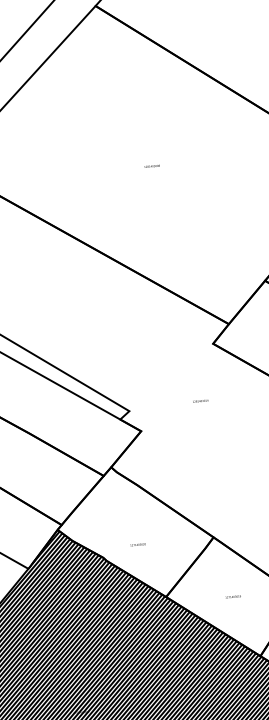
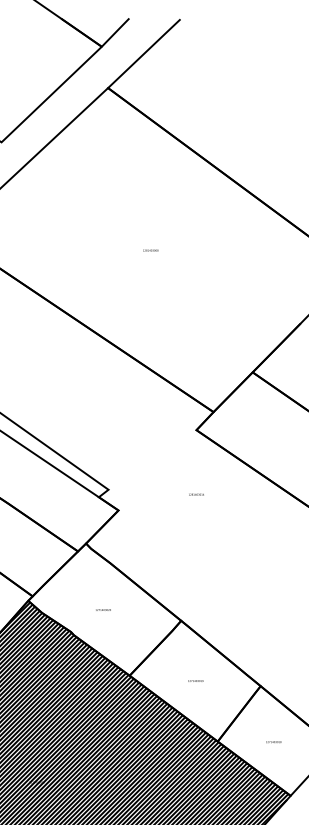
text: (200, 401) -> (196, 494), moved
text: (138, 544) -> (103, 609), moved

